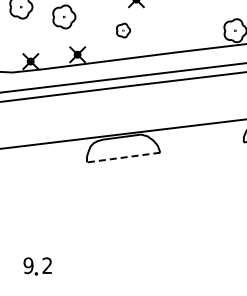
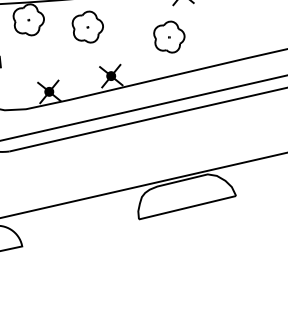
part: (123, 30) -> (169, 37), size x1.67
line: (123, 157) -> (187, 207), dashed -> solid

